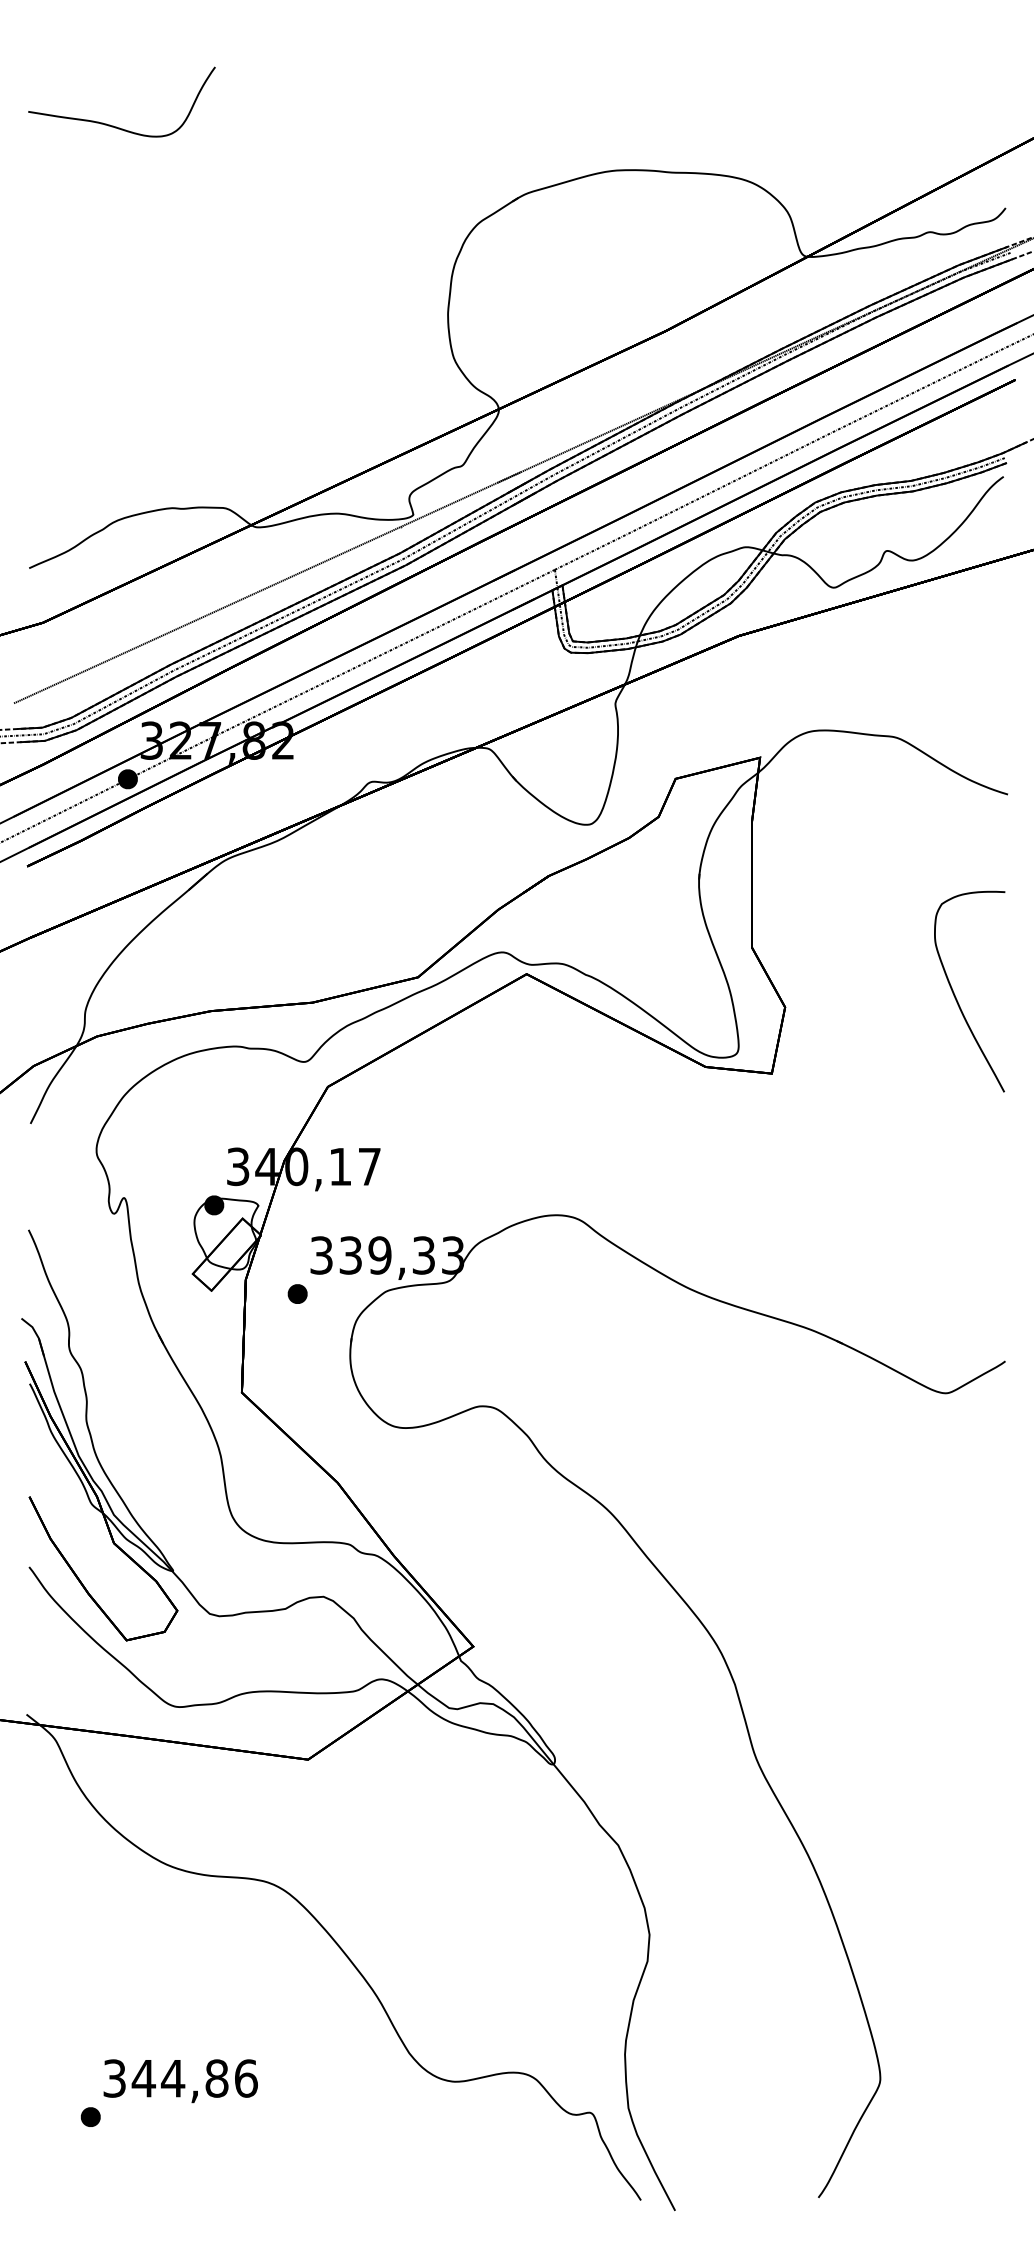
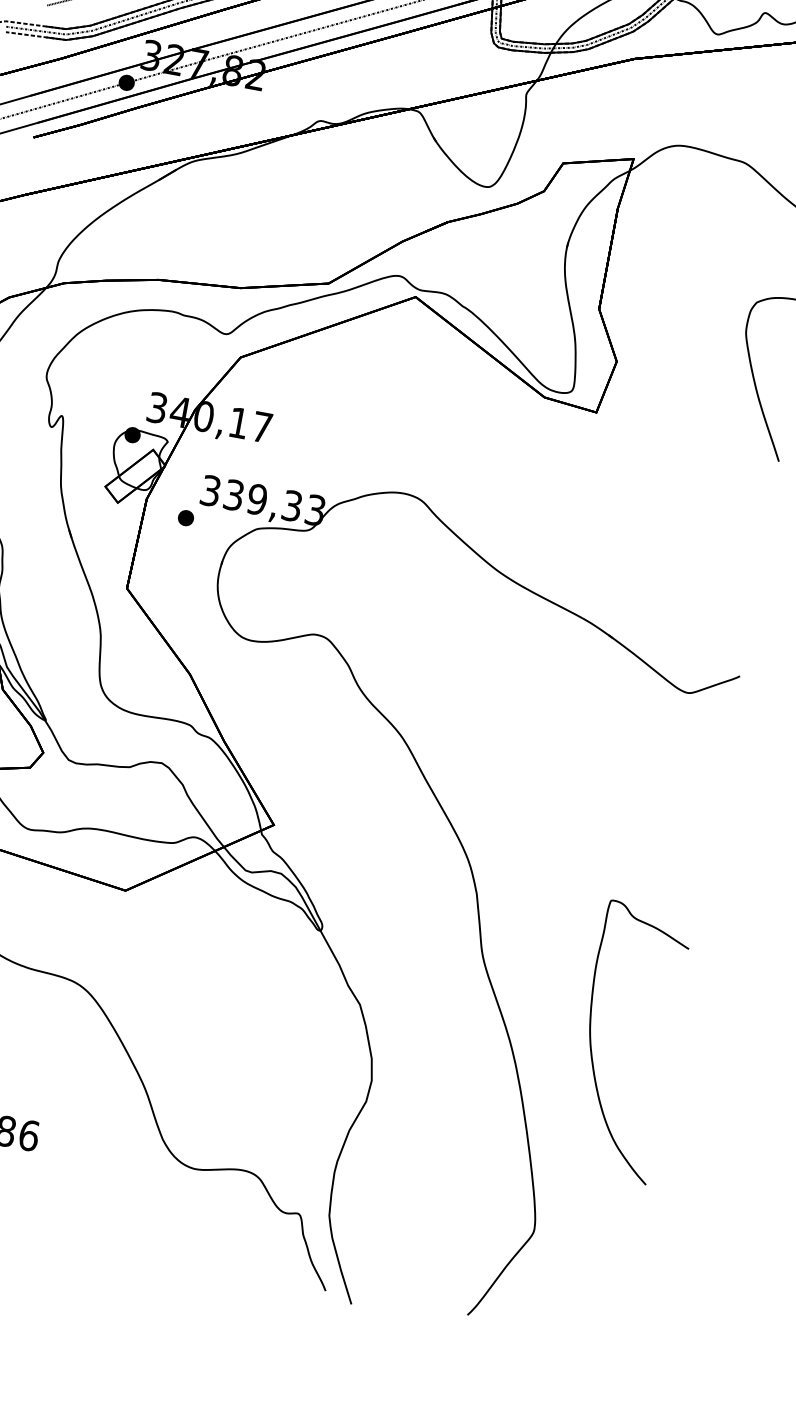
part: (907, 1839) -> (591, 1042), added

